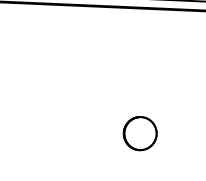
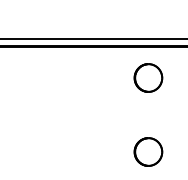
part: (144, 44) -> (148, 77), added

